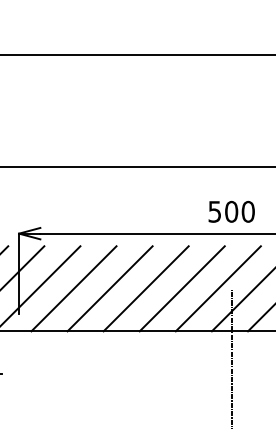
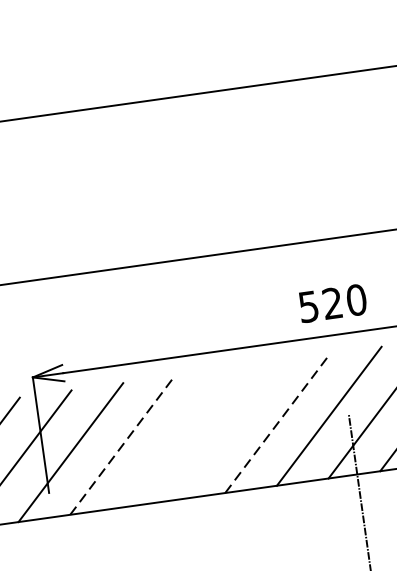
text: (231, 211) -> (332, 302), 500 -> 520
line: (74, 288) -> (123, 444), solid -> dashed
line: (109, 288) -> (173, 437), removed
line: (145, 288) -> (224, 430), removed
line: (182, 288) -> (277, 423), solid -> dashed

